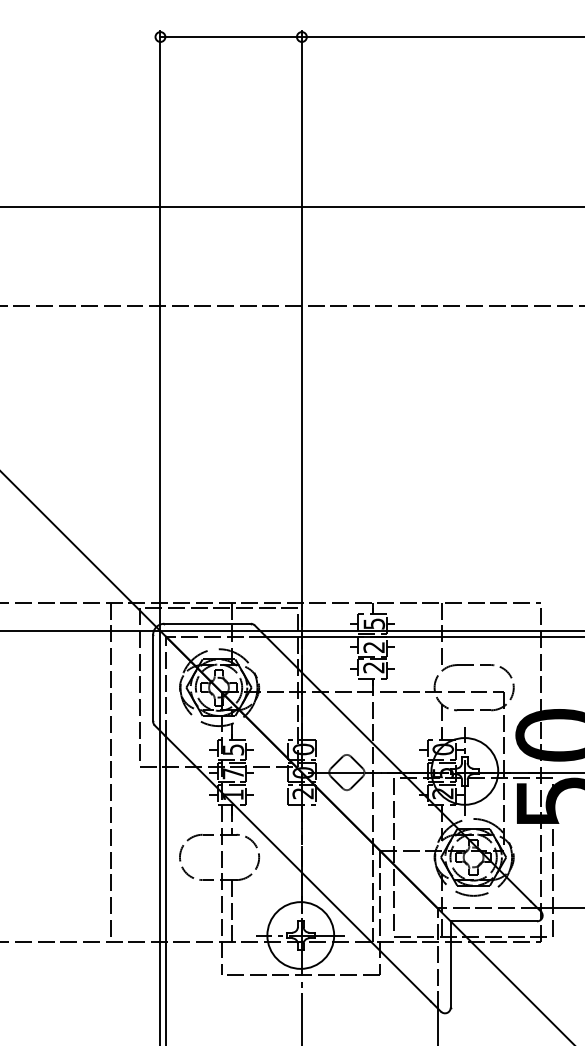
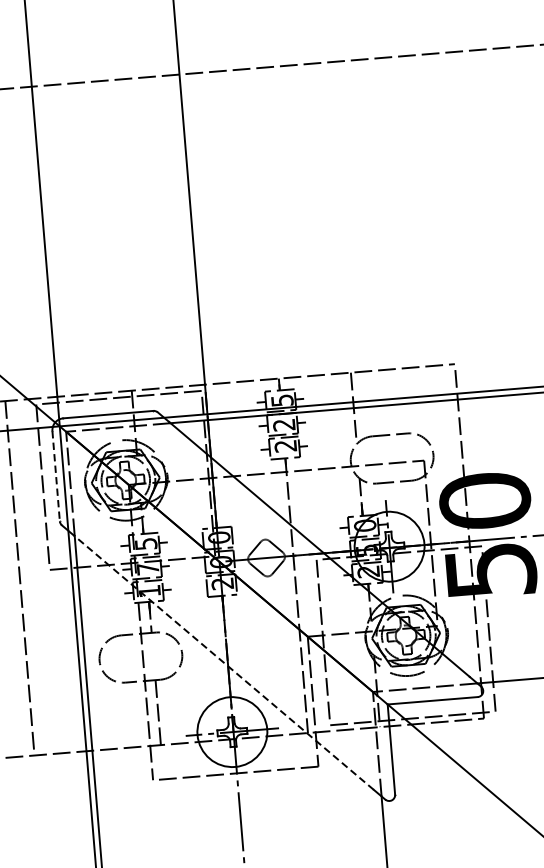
line: (153, 678) -> (56, 476), solid -> dashed
line: (297, 868) -> (223, 662), solid -> dashed

